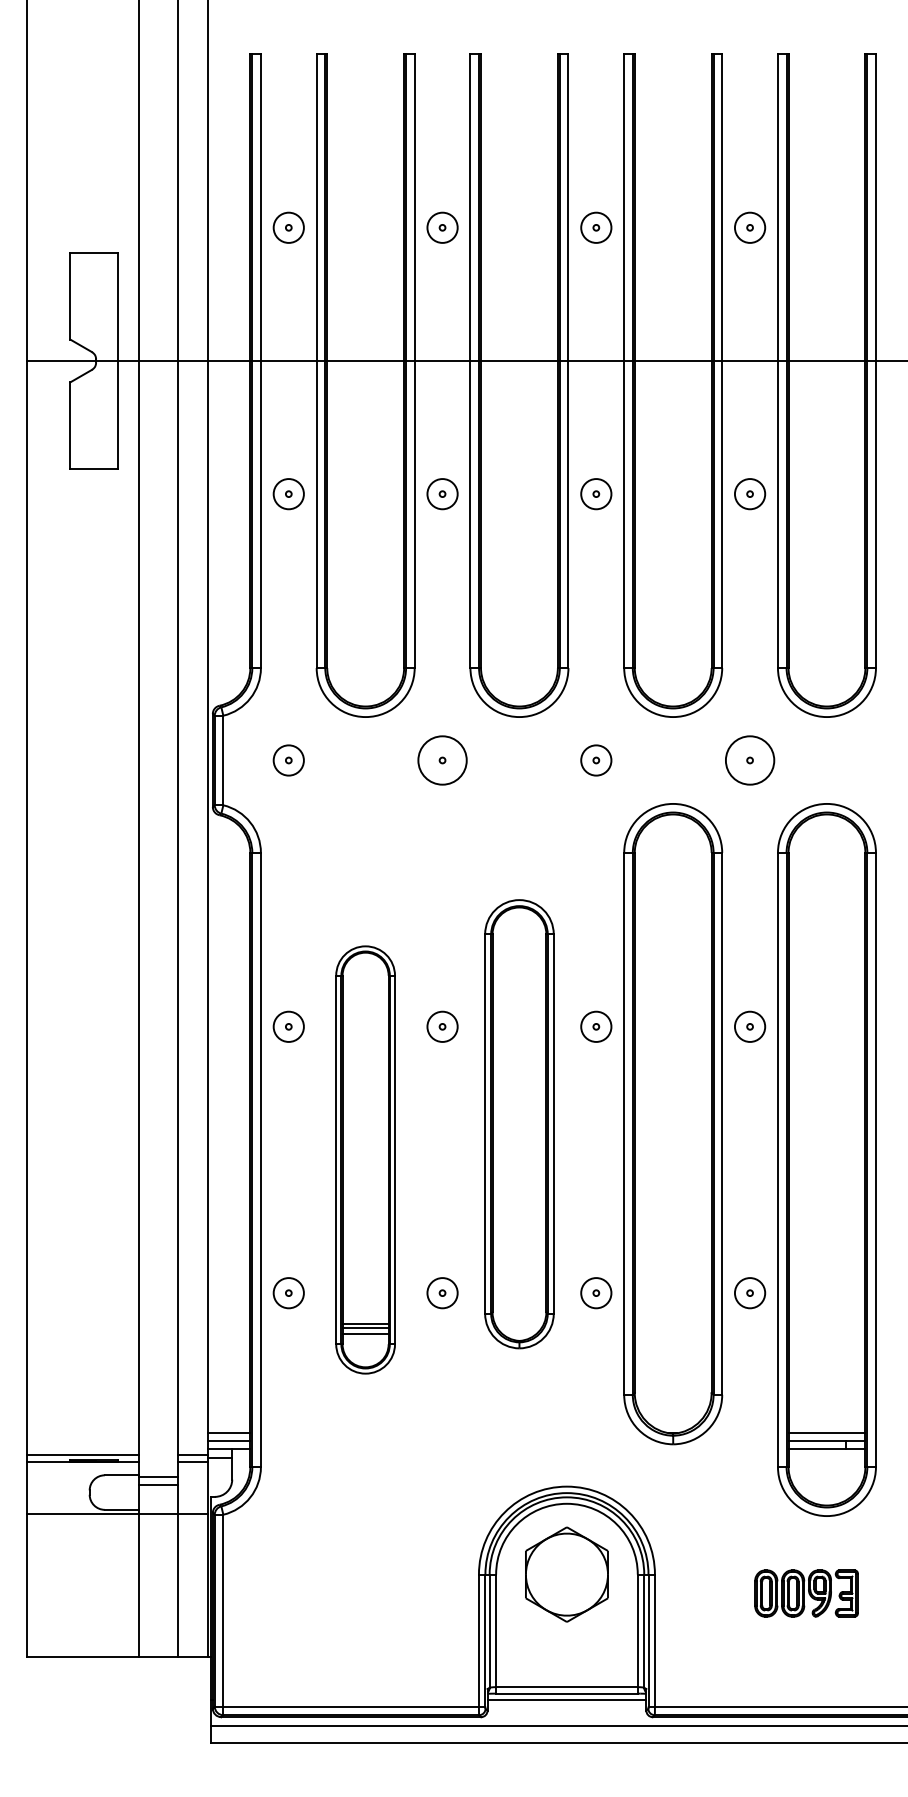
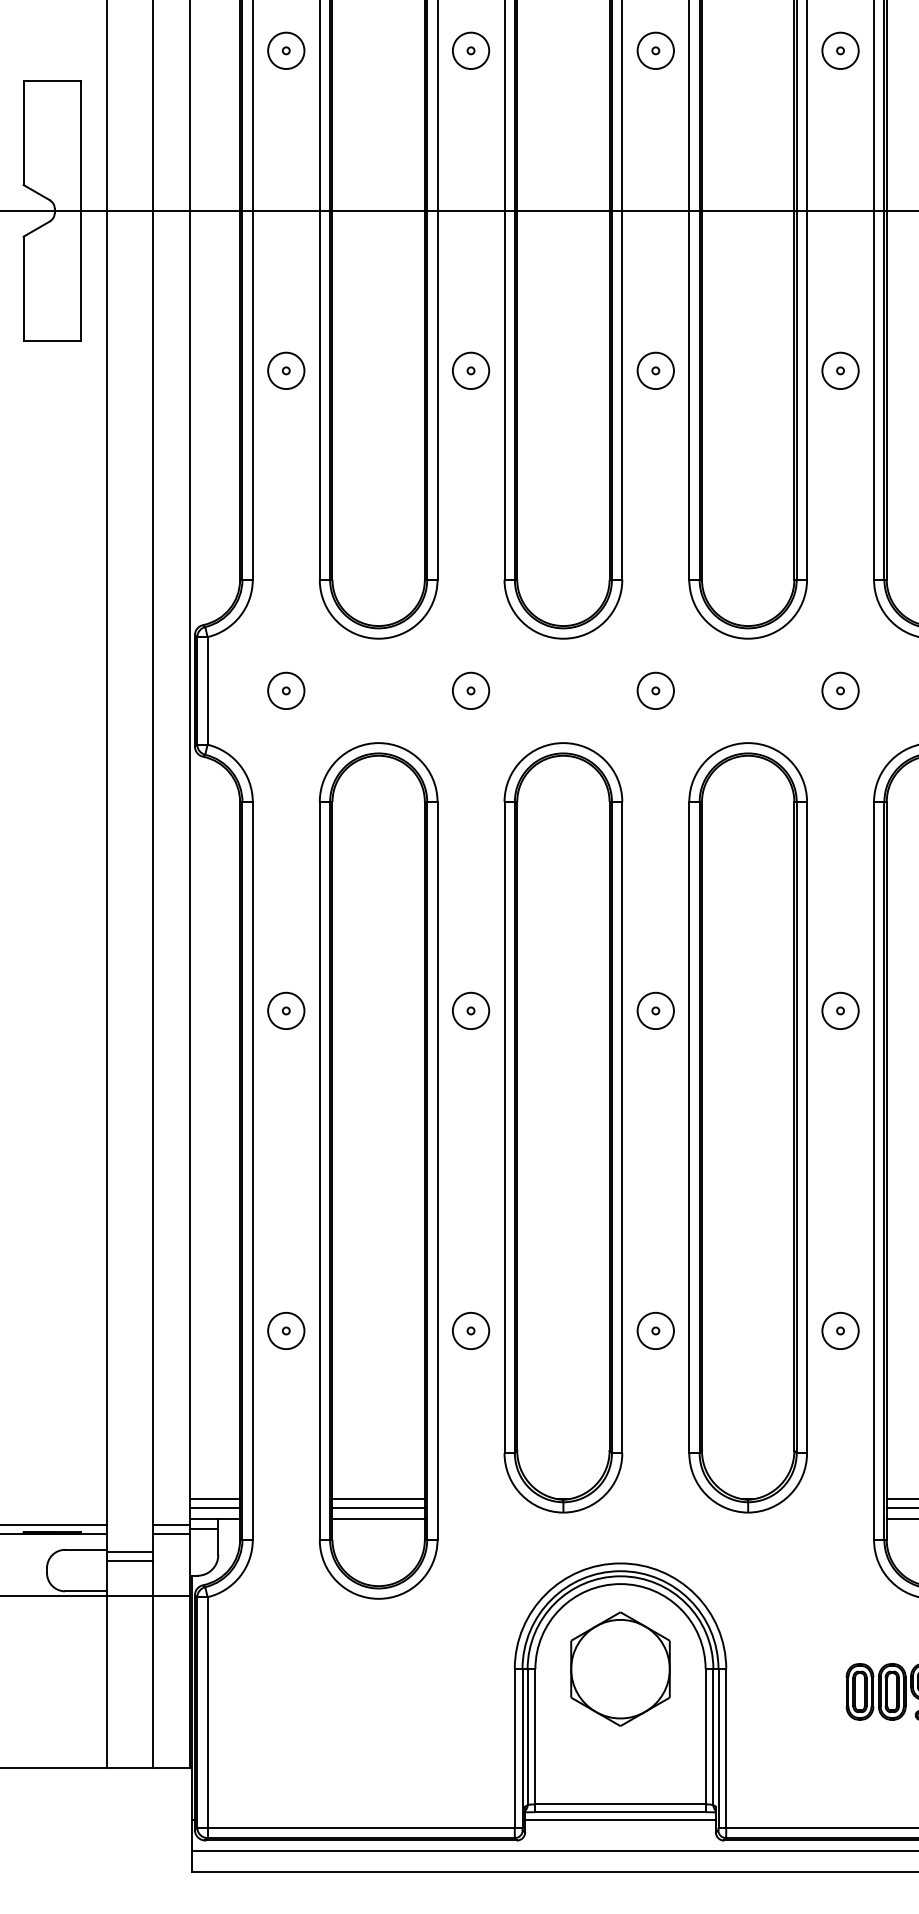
circle: (442, 760) -> (470, 690), size x0.62
circle: (749, 760) -> (839, 690), size x0.62
part: (519, 1124) -> (563, 1128), size x1.43
part: (365, 1159) -> (378, 1170), size x1.67

